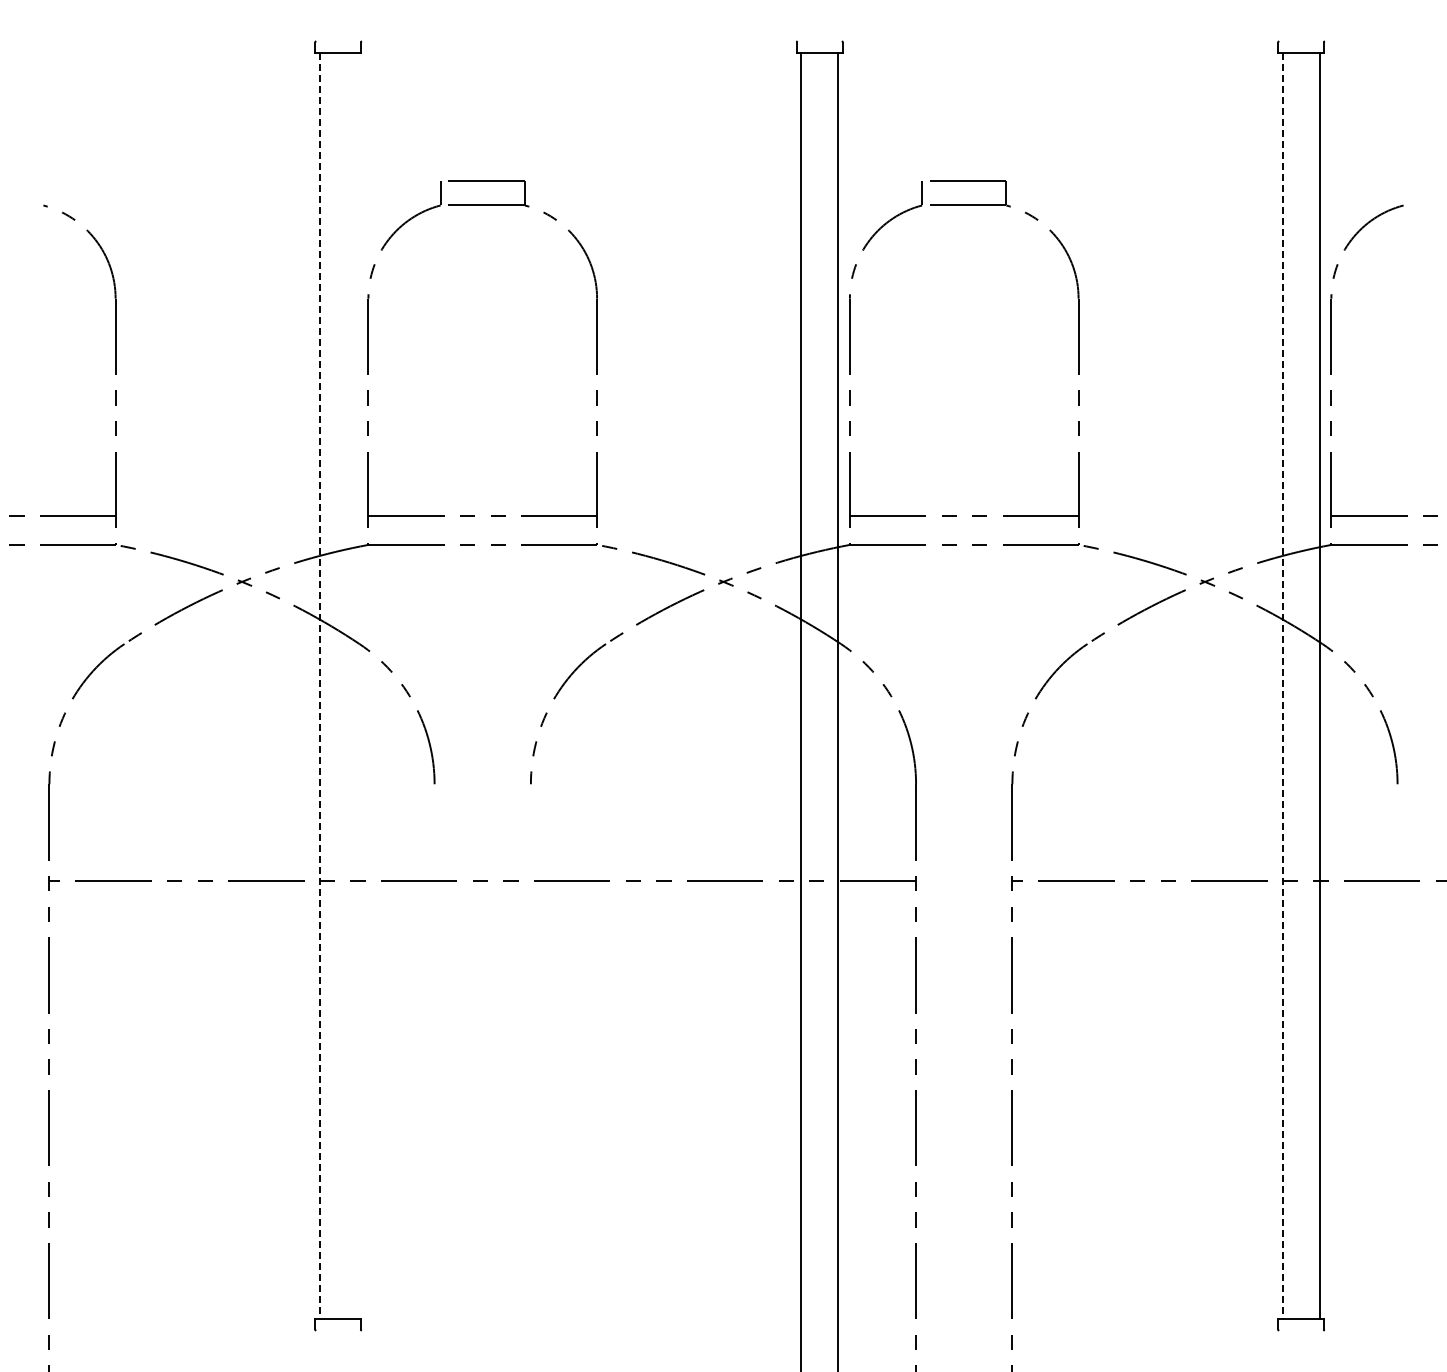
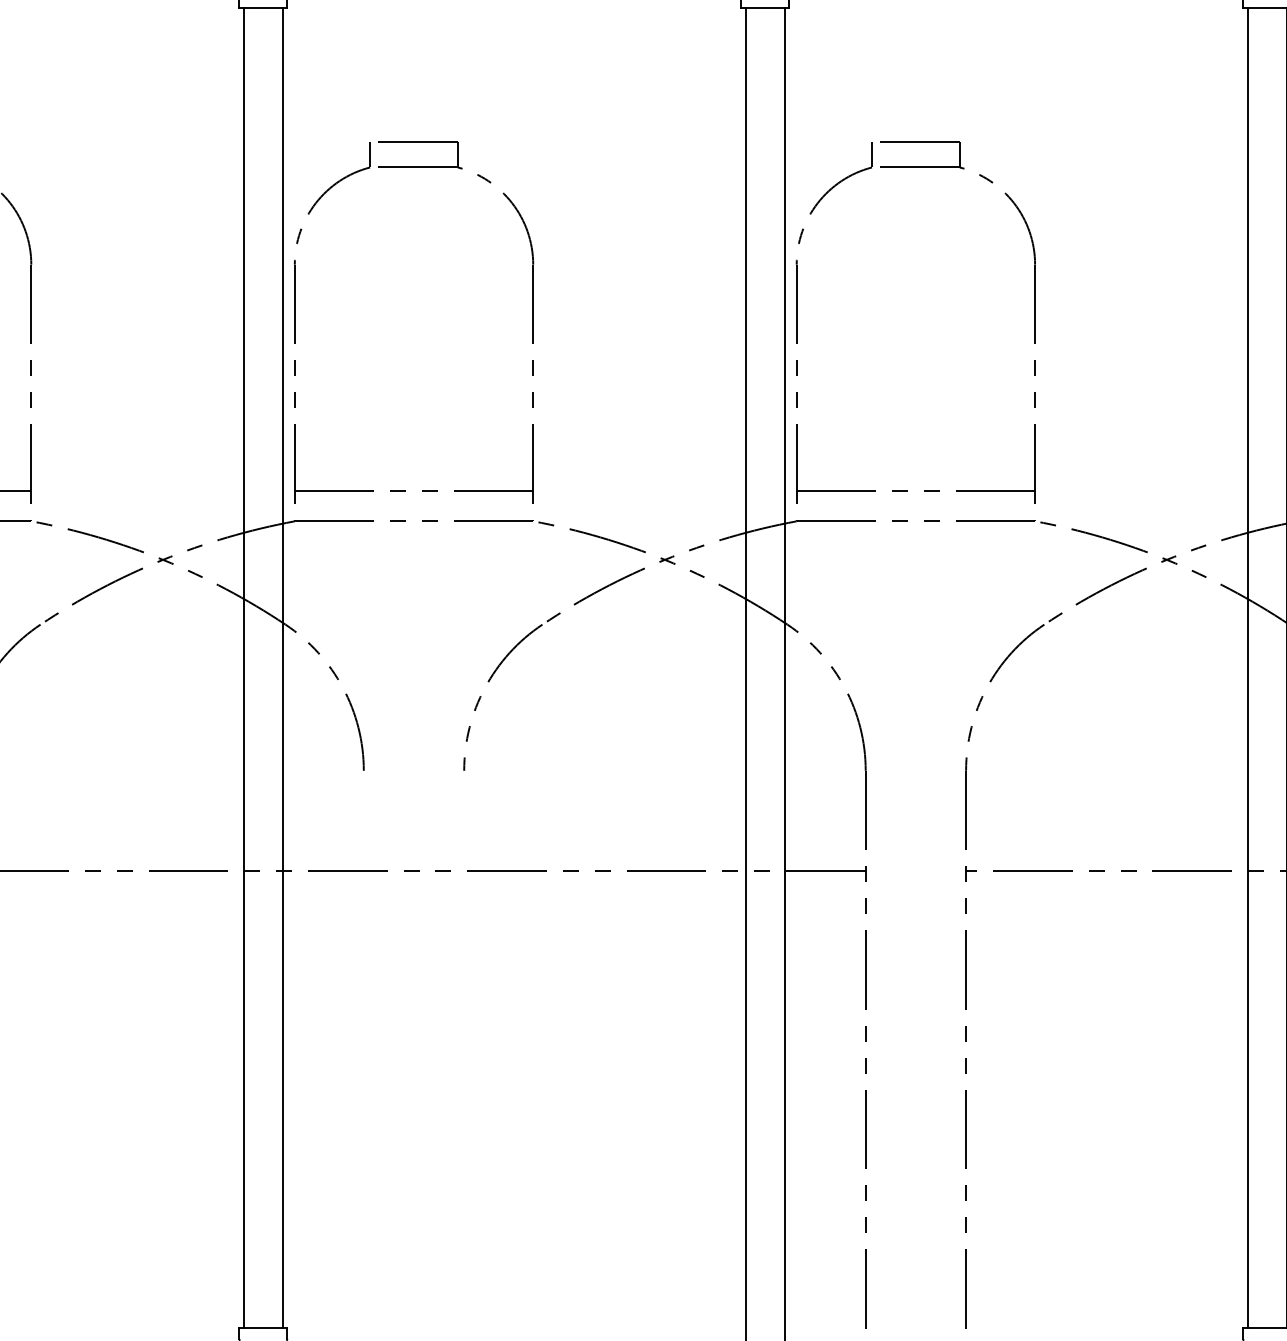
line: (356, 685) -> (282, 667), added
line: (319, 686) -> (243, 668), dashed -> solid
line: (1282, 686) -> (1247, 668), dashed -> solid

